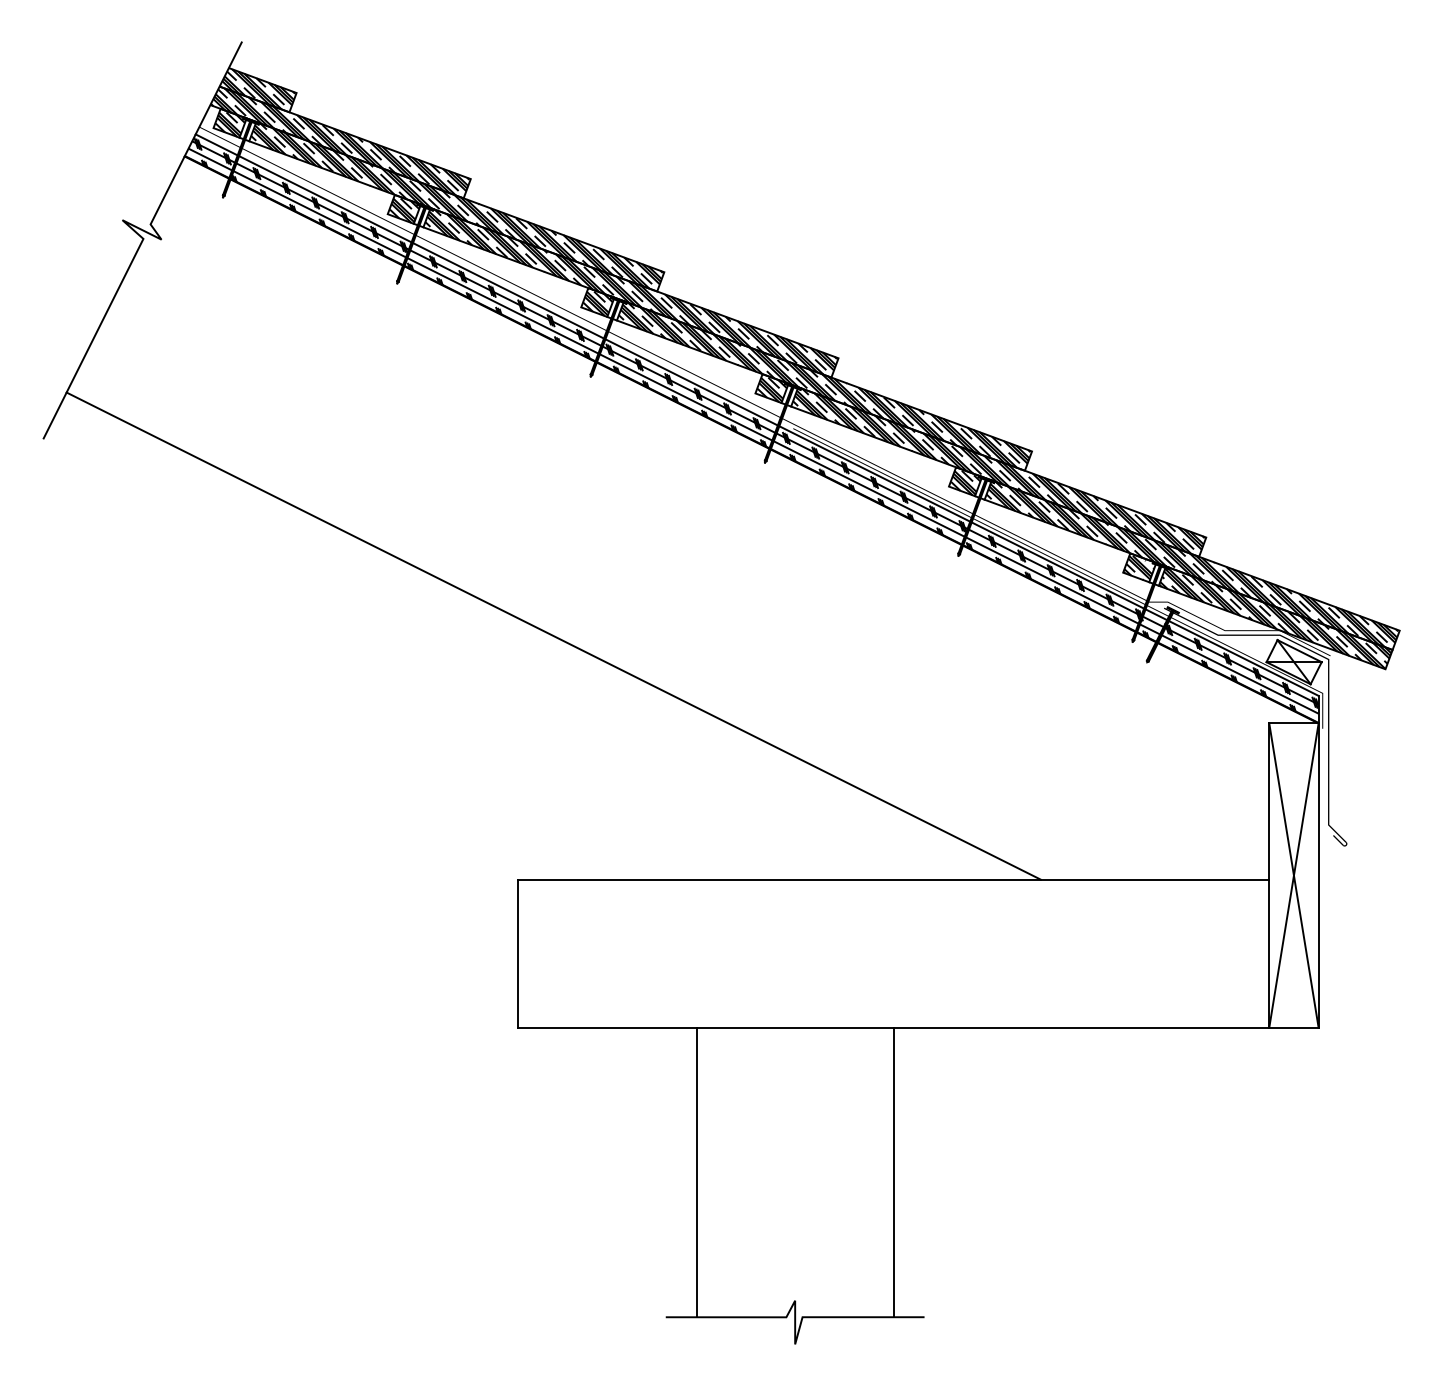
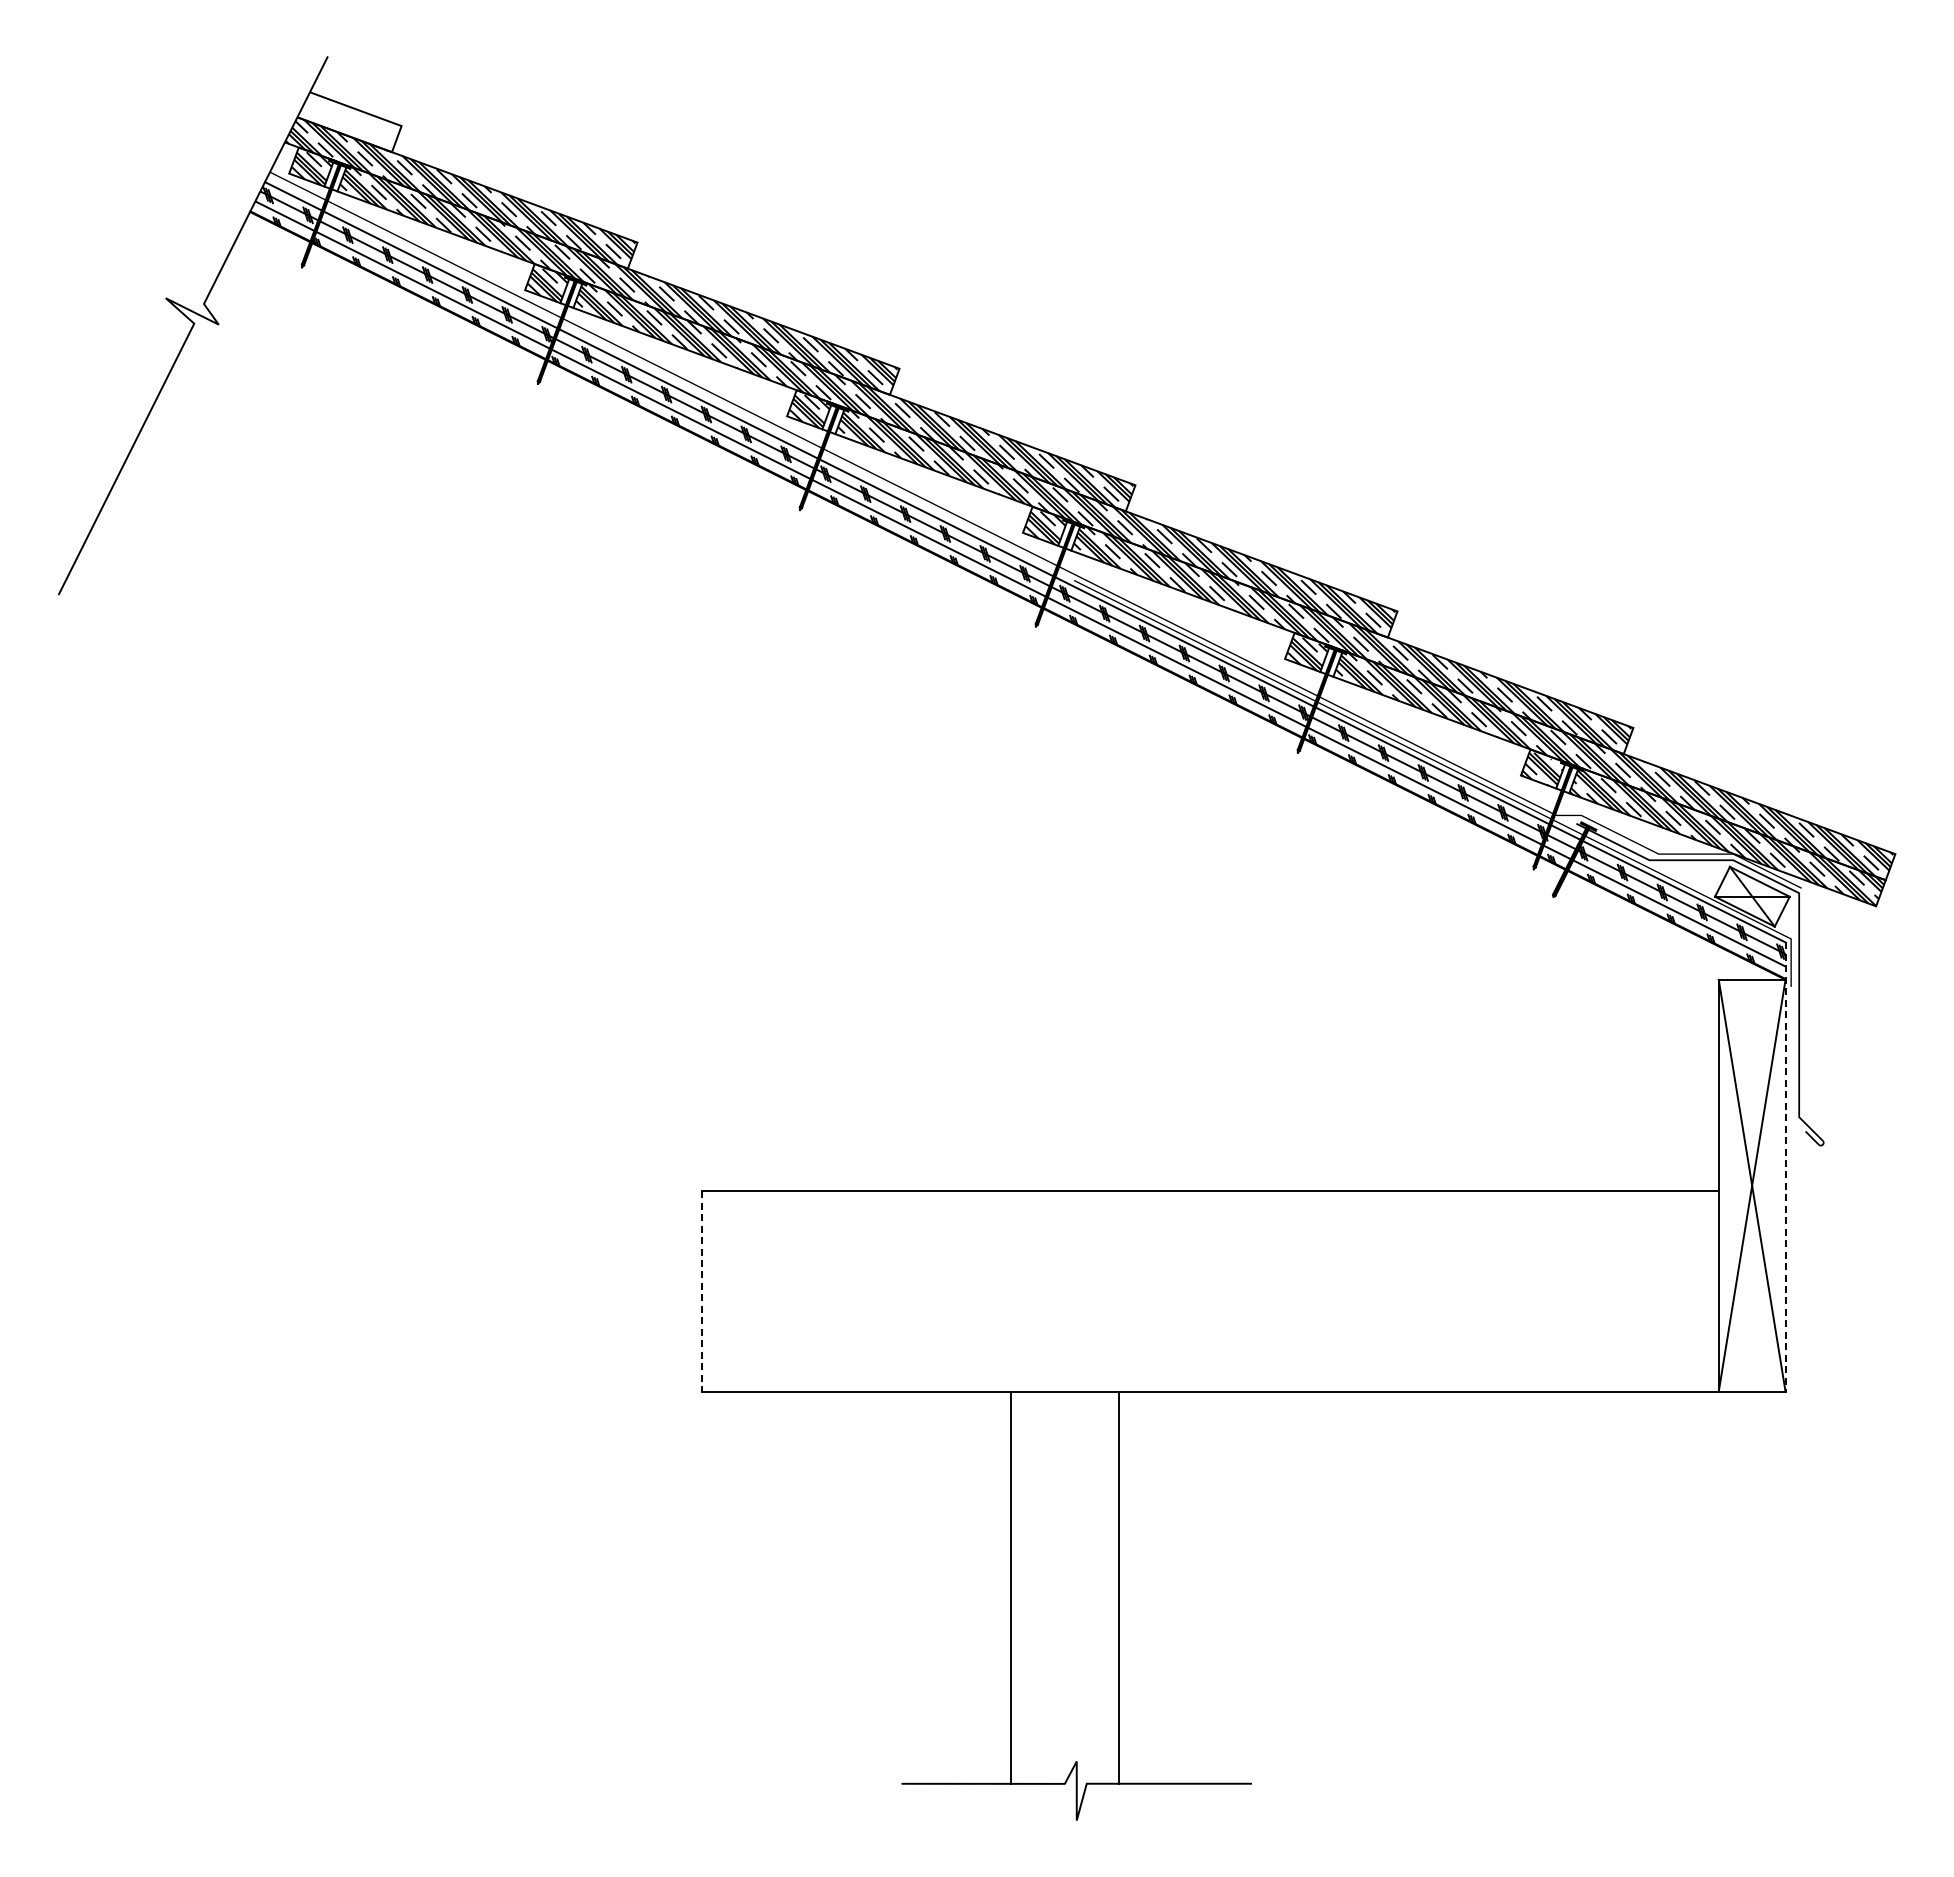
hatch: (257, 88) -> (348, 120), removed
line: (553, 636) -> (749, 861), removed
line: (1318, 862) -> (1785, 1167), solid -> dashed
line: (518, 954) -> (701, 1292), solid -> dashed
line: (696, 1172) -> (1011, 1587), moved
line: (893, 1172) -> (1119, 1587), moved

